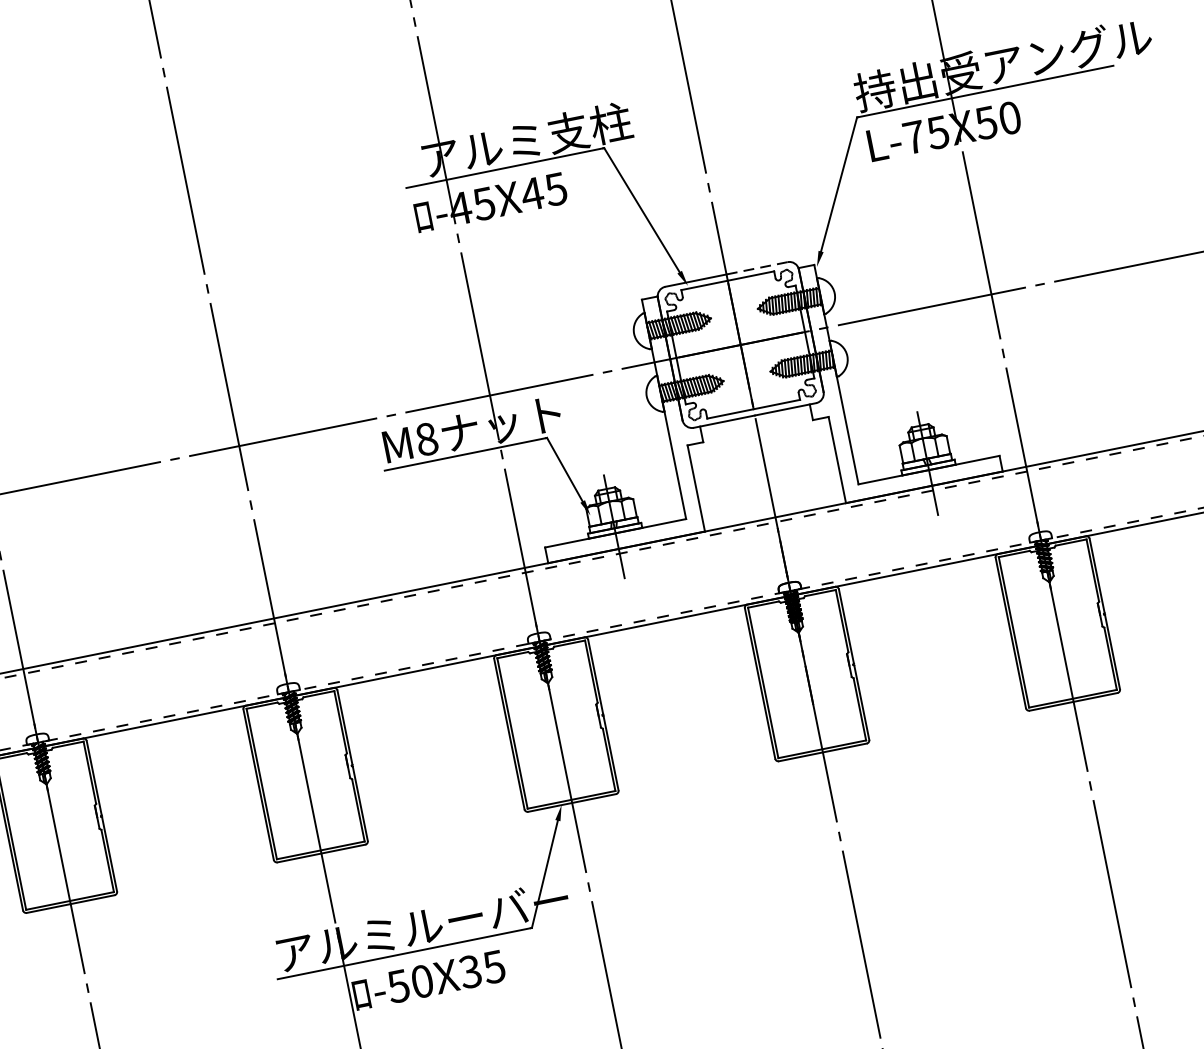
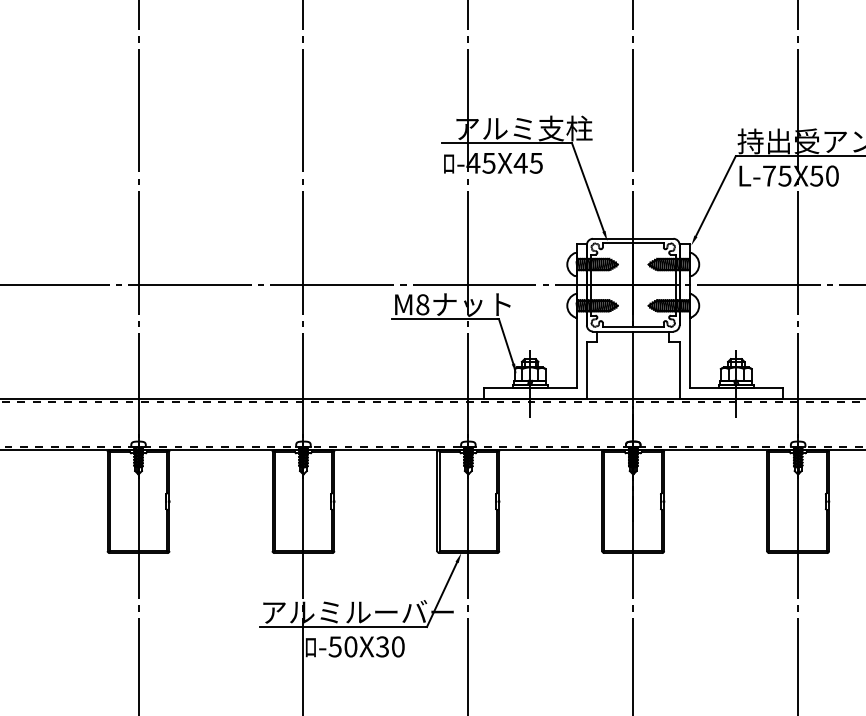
line: (755, 268) -> (652, 238), dashed -> solid
text: (493, 966) -> (397, 646), -50X35 -> -50X30

